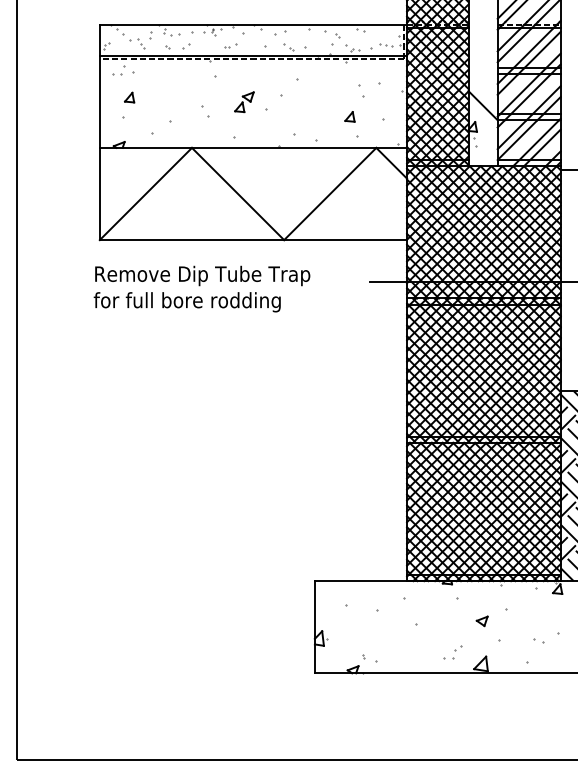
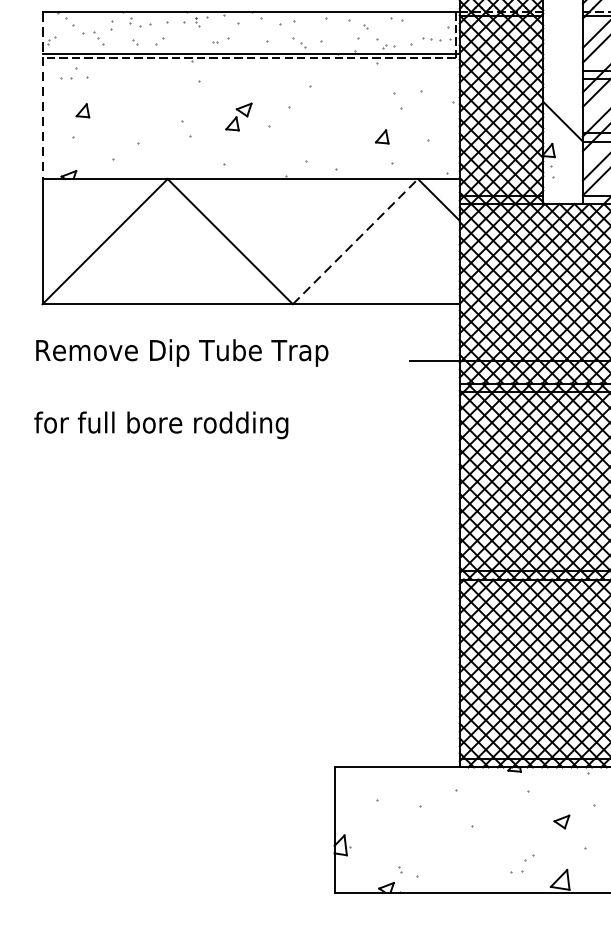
line: (99, 86) -> (42, 95), solid -> dashed
line: (330, 193) -> (355, 240), solid -> dashed
text: (186, 302) -> (160, 425), moved

